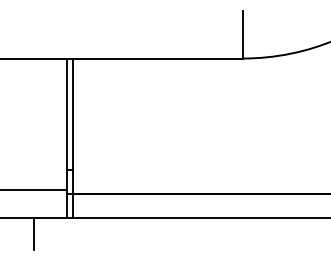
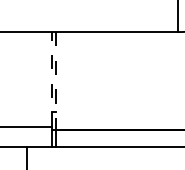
line: (67, 124) -> (51, 79), solid -> dashed
line: (73, 126) -> (55, 81), solid -> dashed

